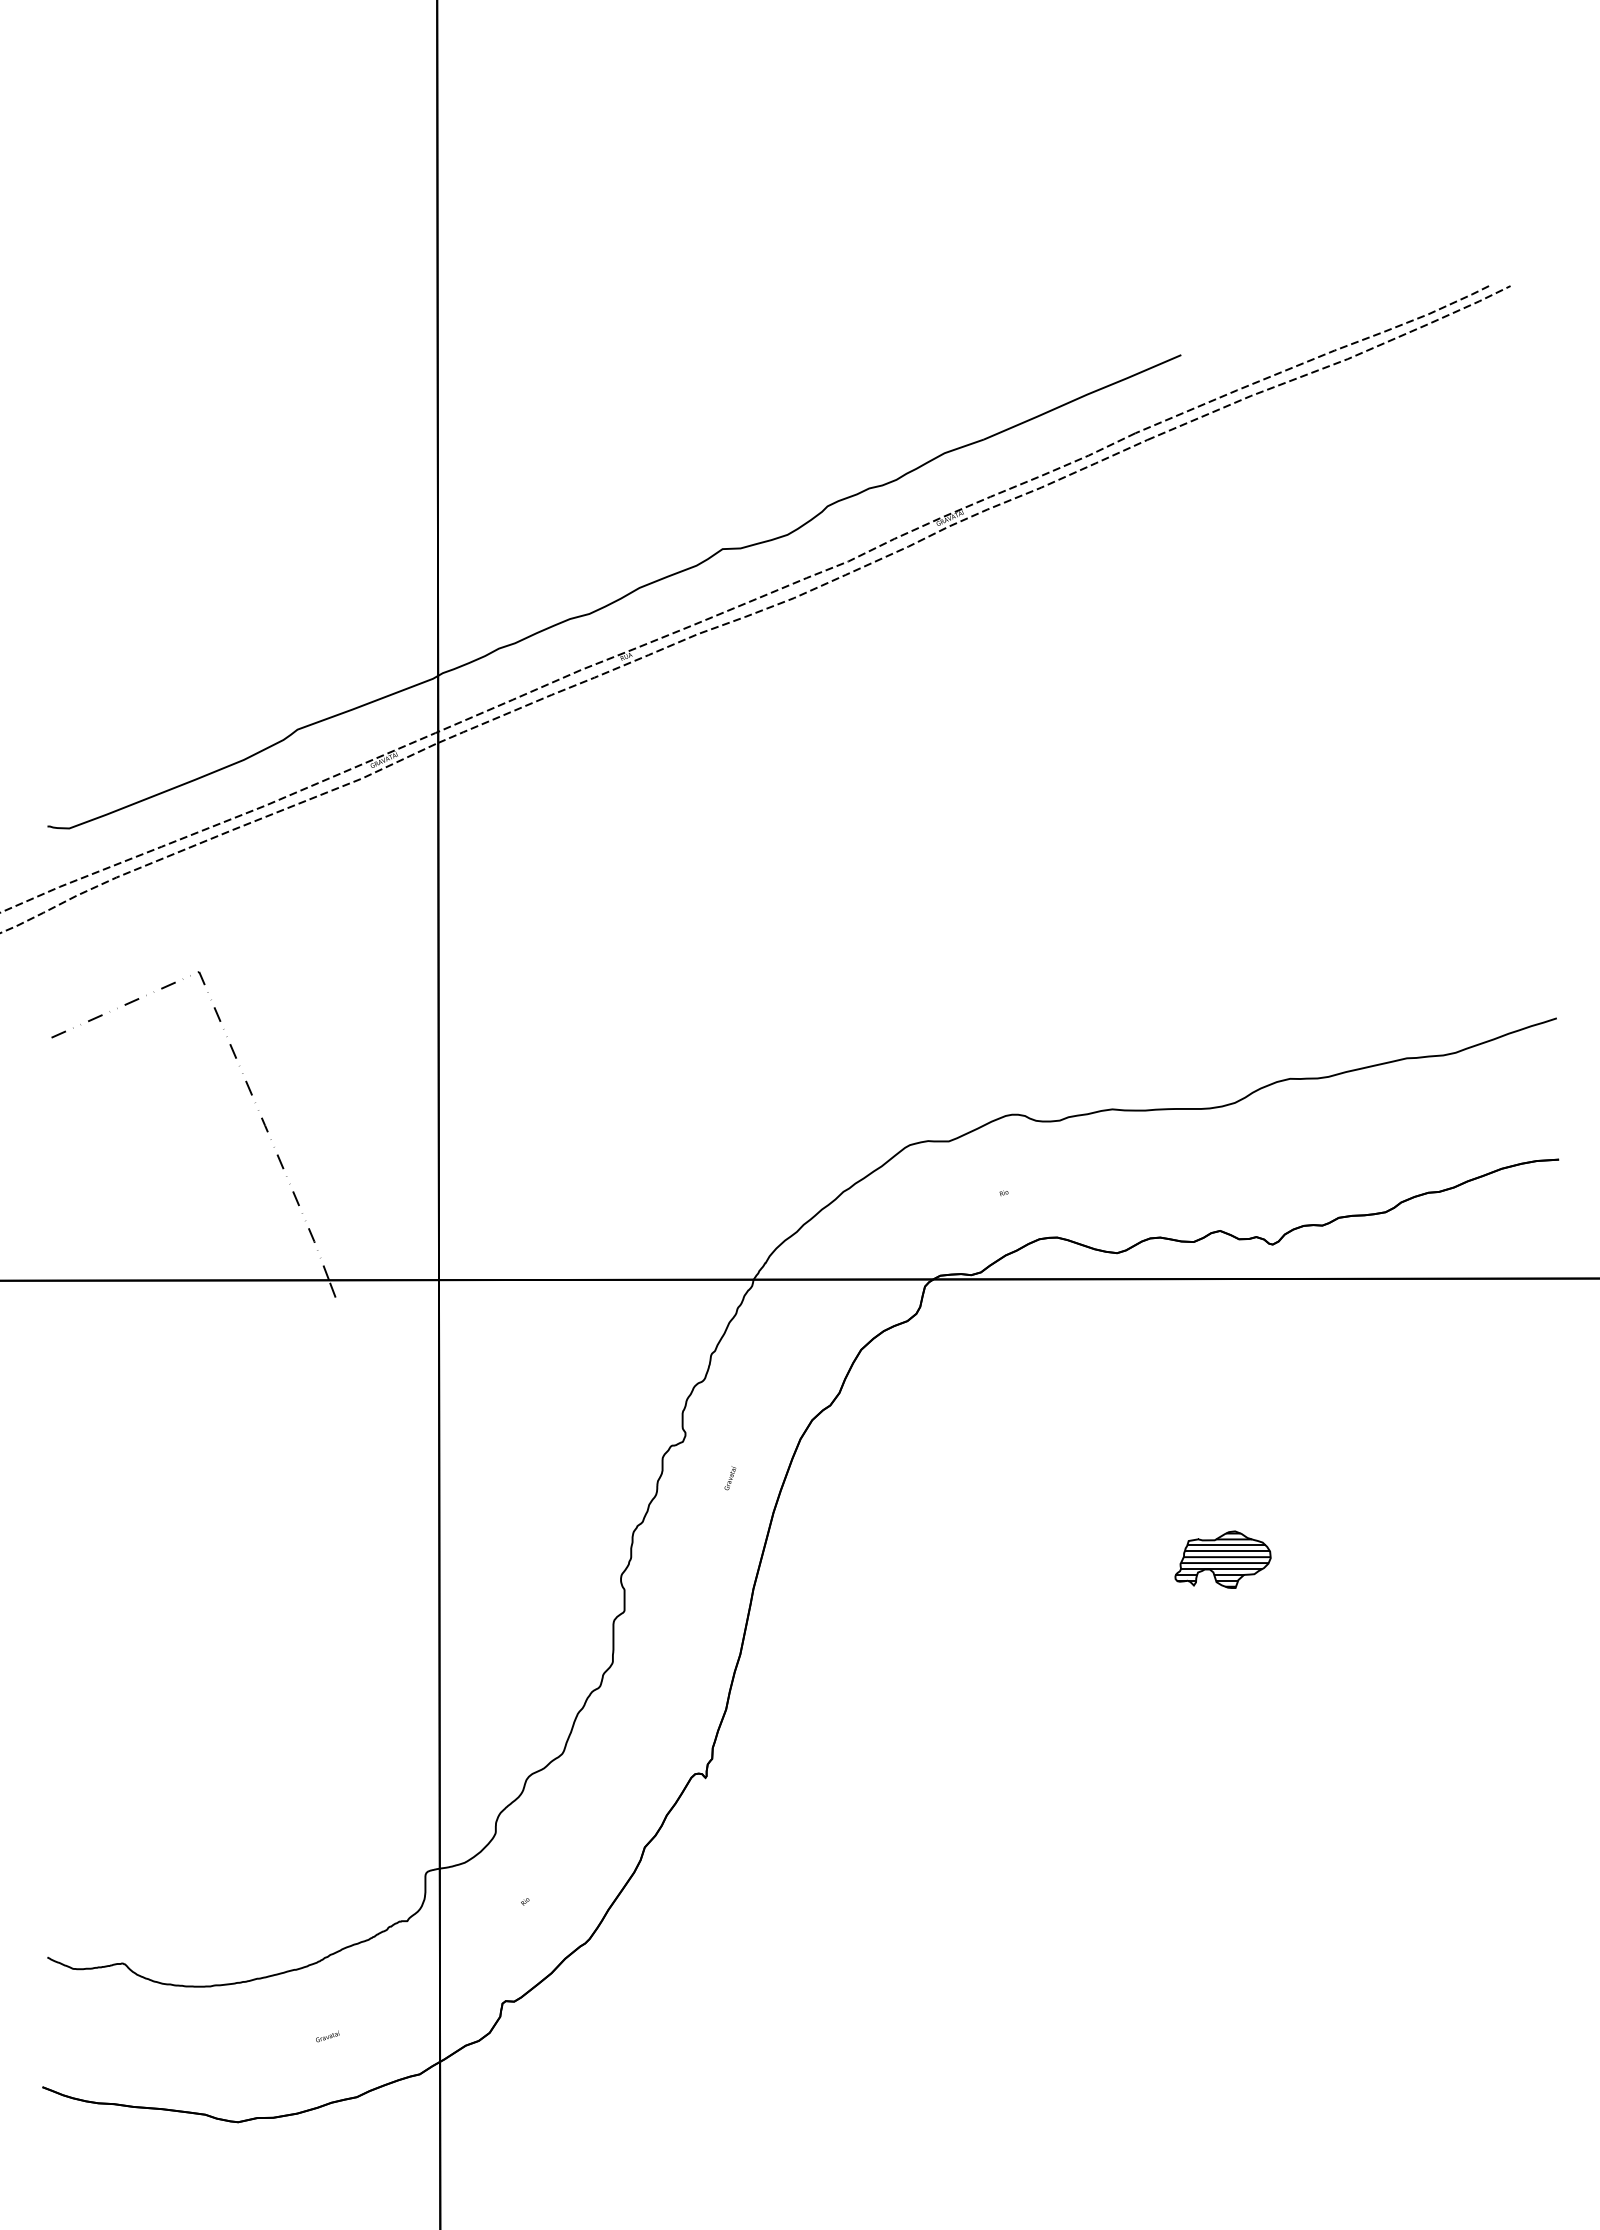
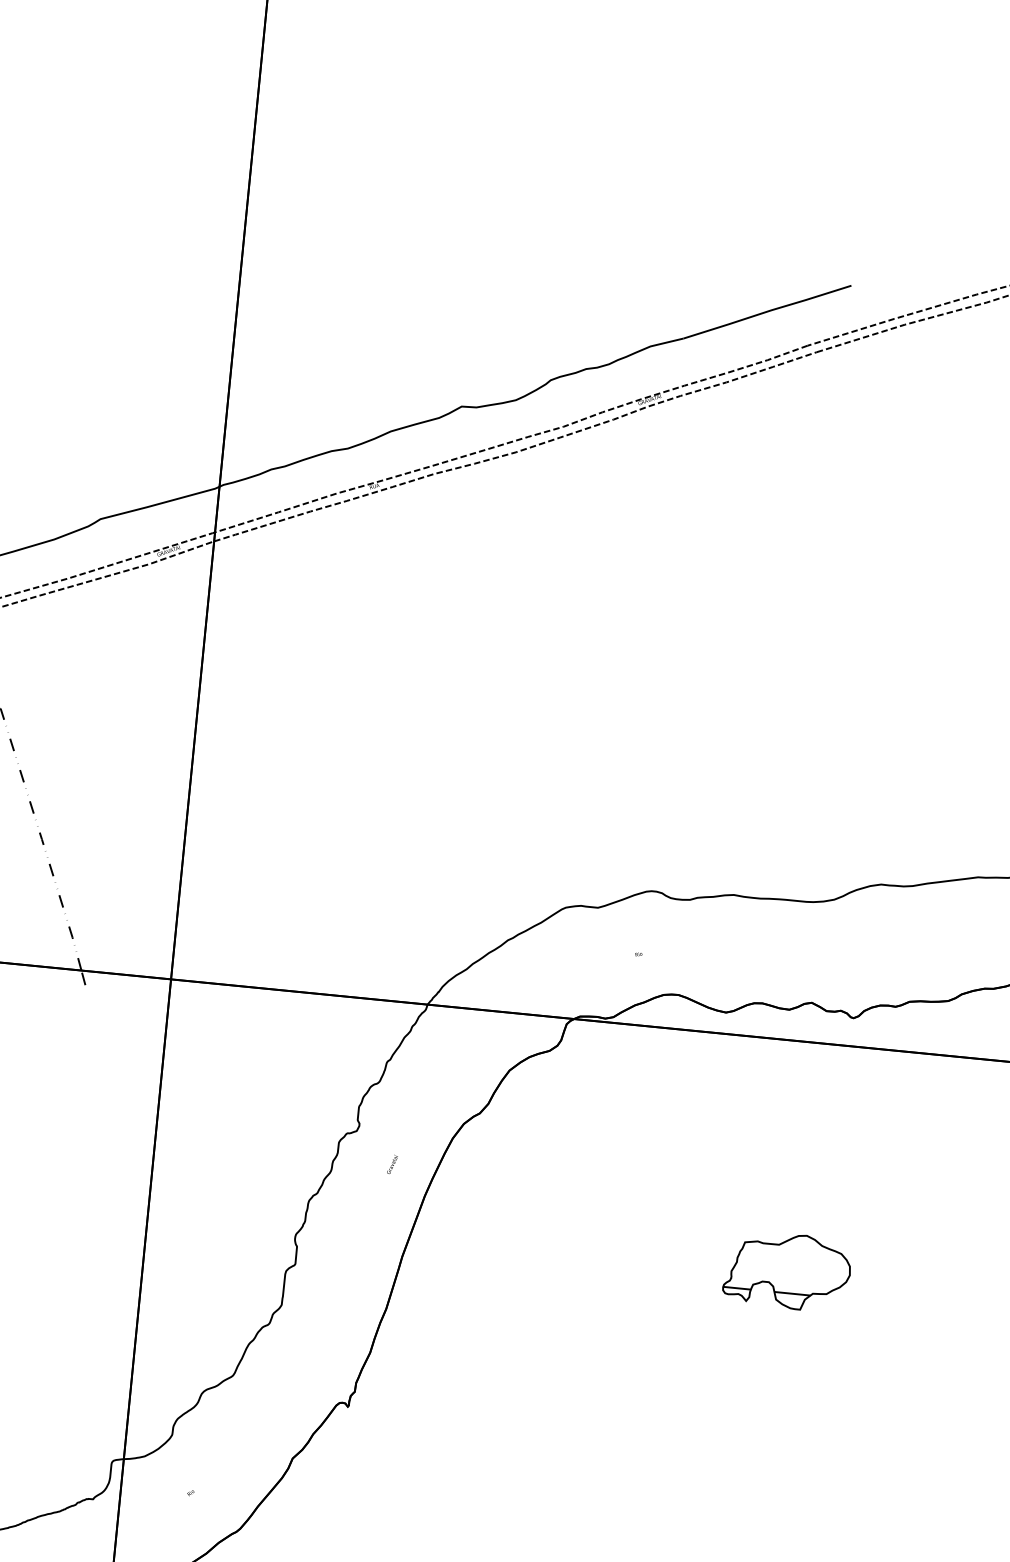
part: (1222, 1559) -> (787, 1270), size x1.6

